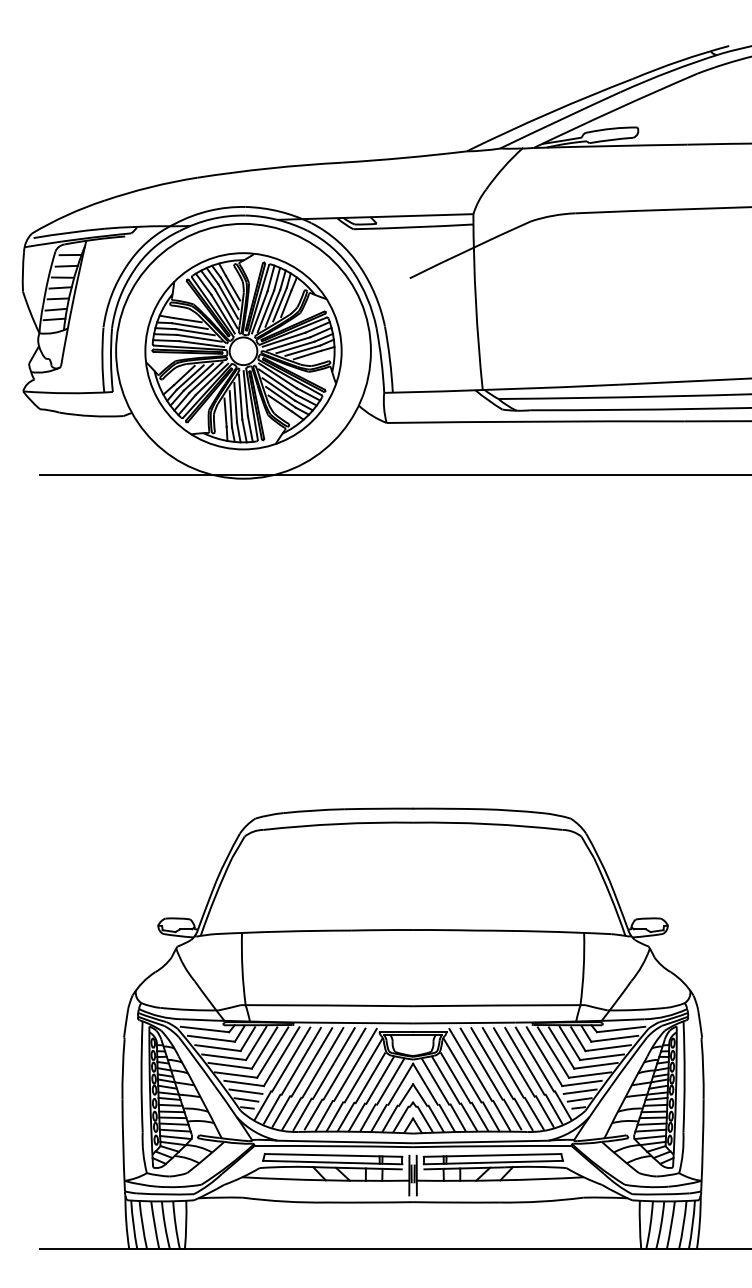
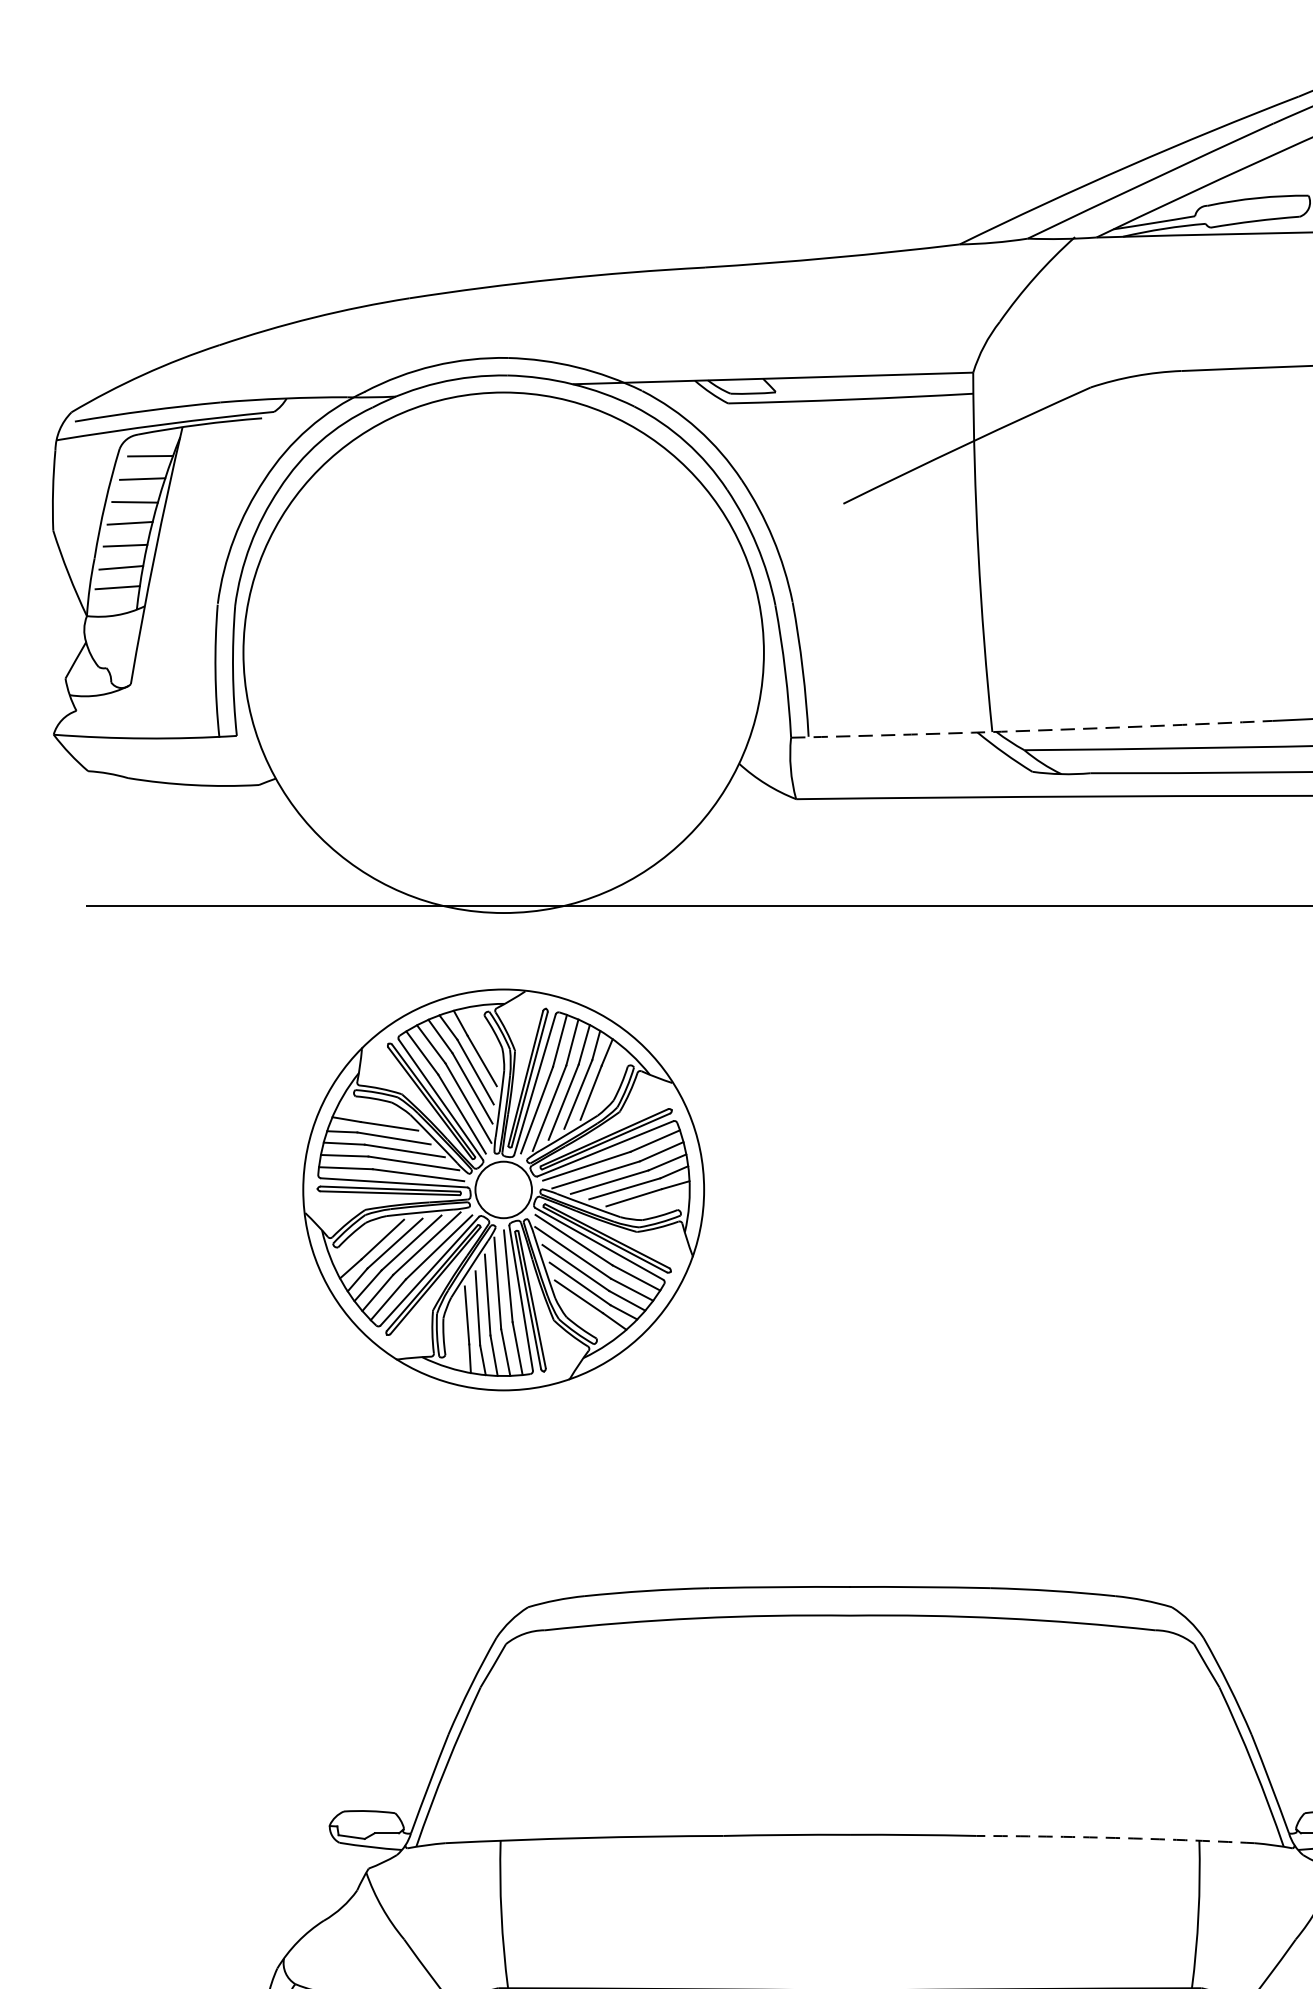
part: (243, 351) -> (503, 1190), moved
arc: (502, 389) -> (1032, 730), solid -> dashed
arc: (543, 931) -> (1116, 1837), solid -> dashed

